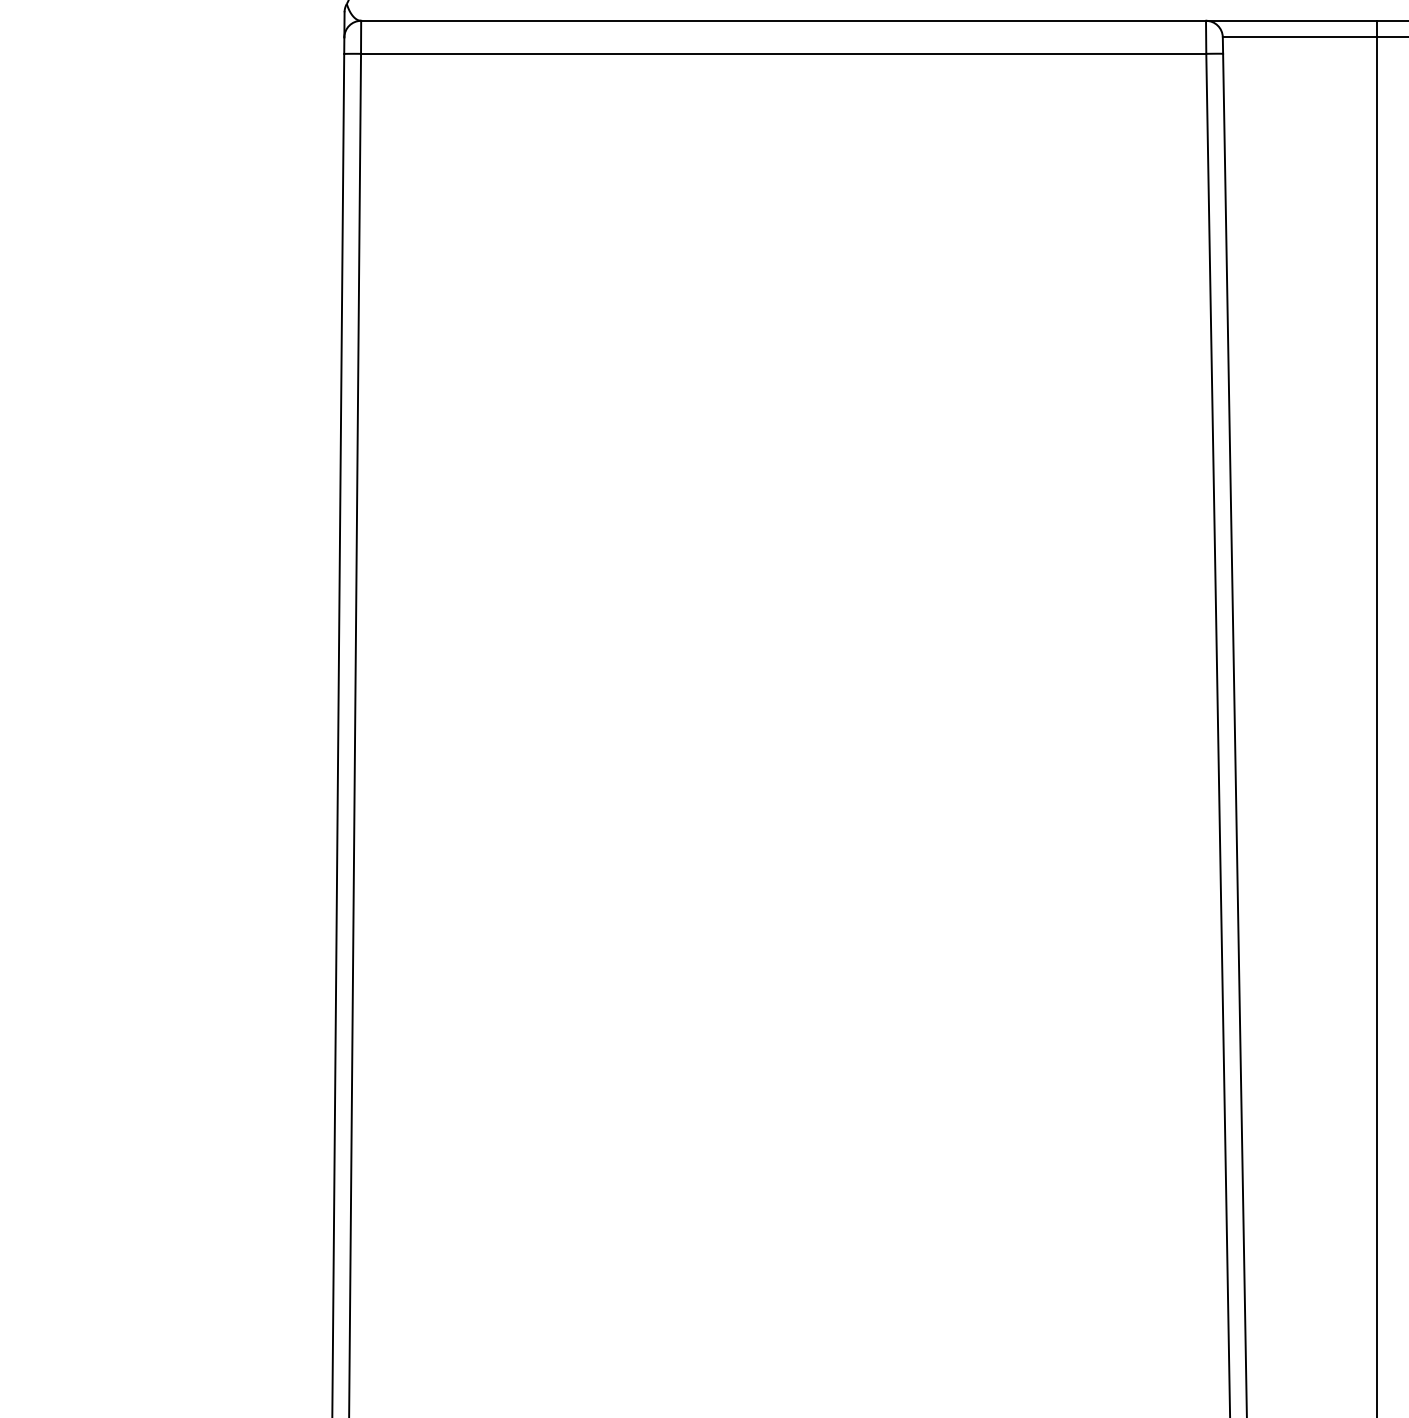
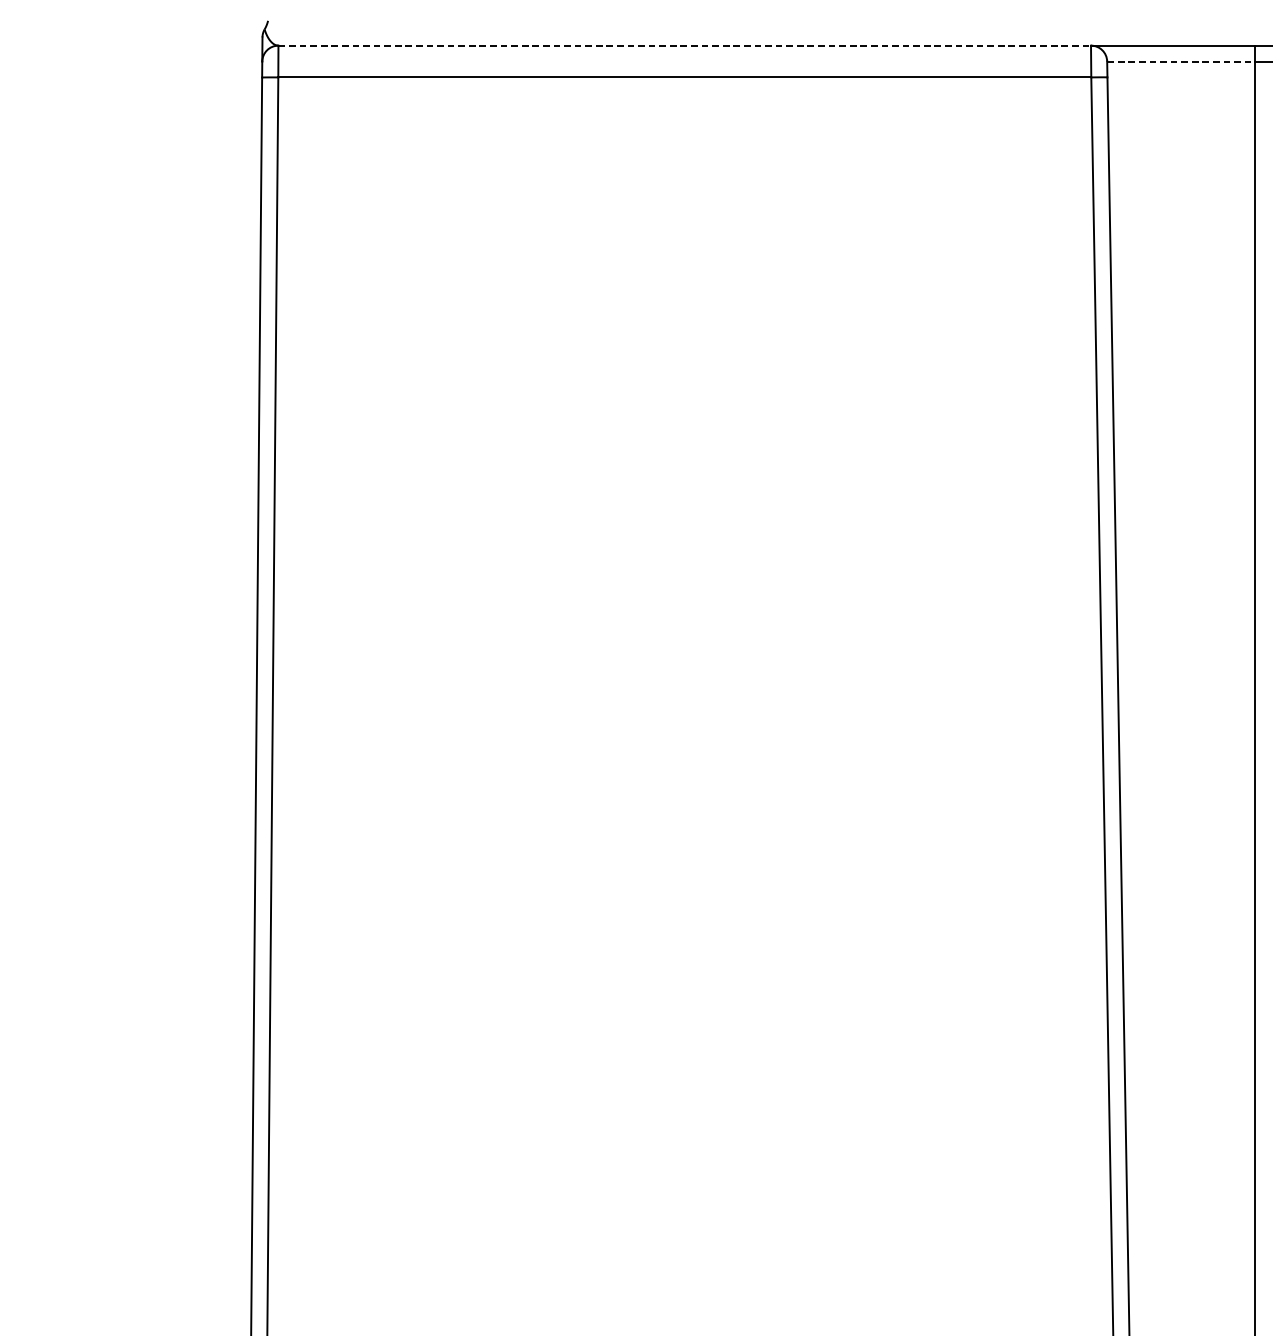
line: (784, 20) -> (685, 45), solid -> dashed
line: (1300, 37) -> (1181, 61), solid -> dashed

